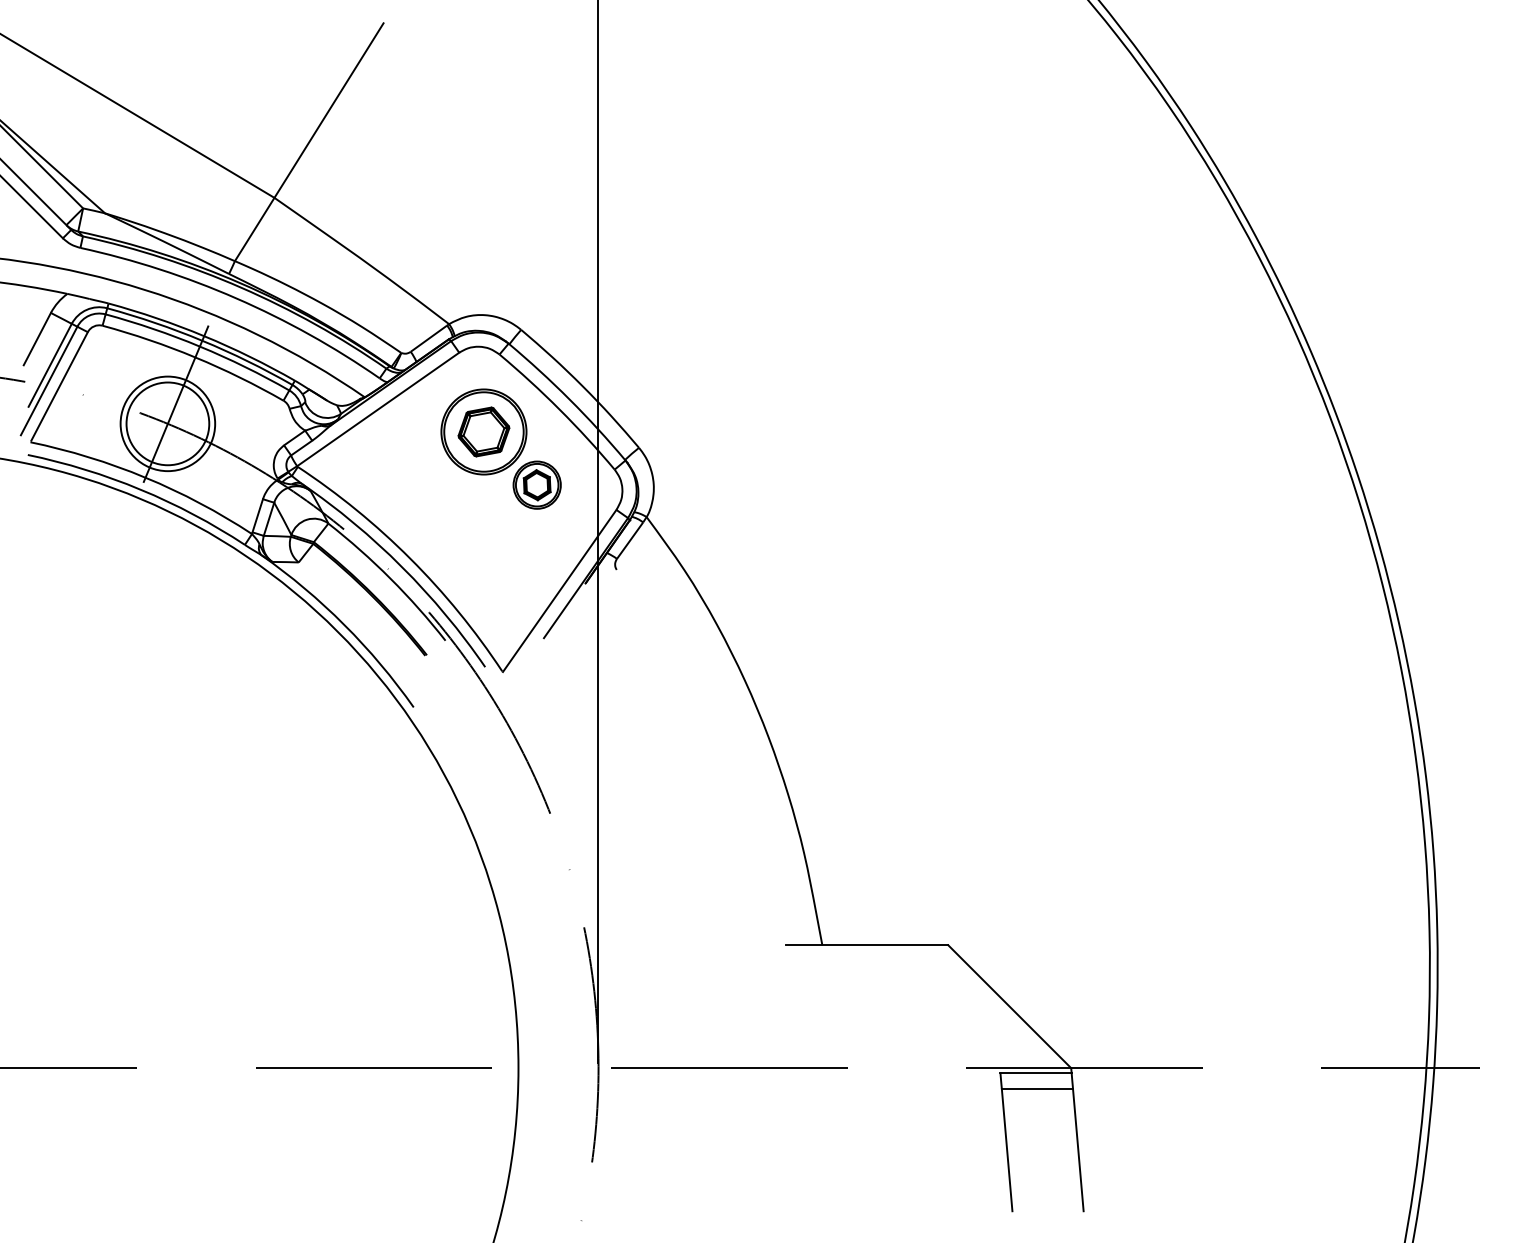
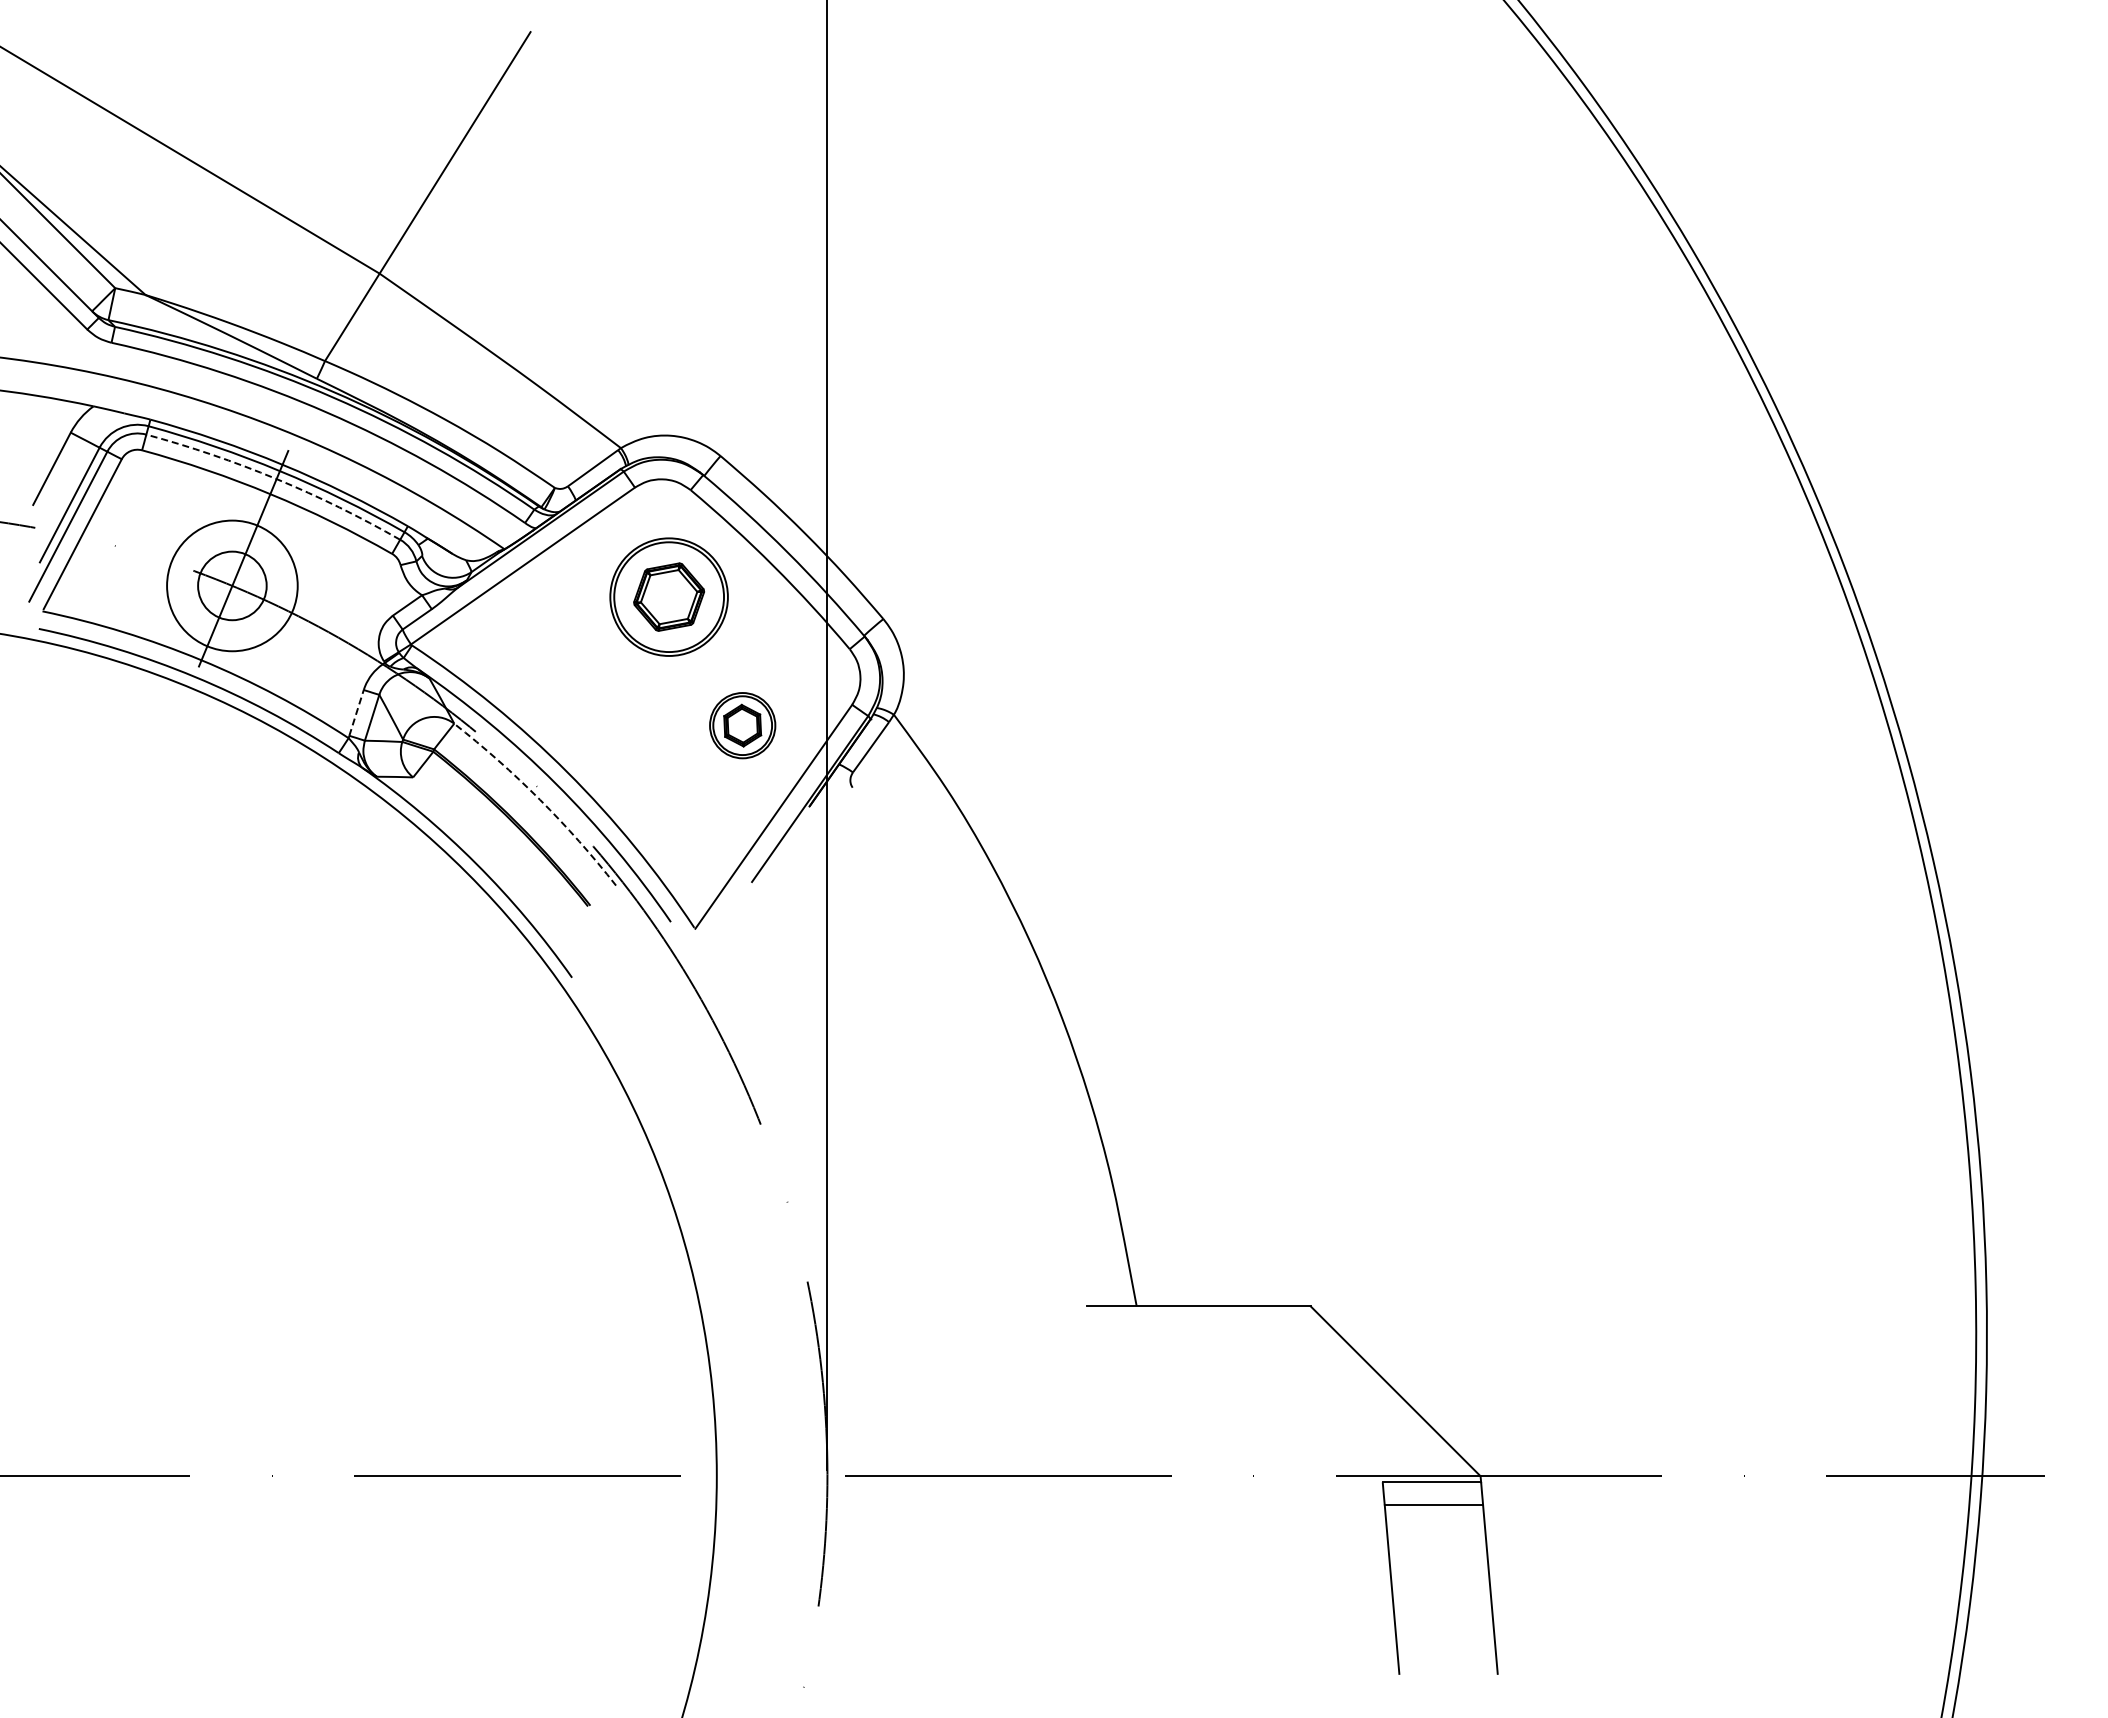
arc: (199, 346) -> (276, 479), solid -> dashed
circle: (167, 423) -> (232, 585), size x0.6
part: (537, 485) -> (742, 725), moved
line: (257, 515) -> (356, 712), solid -> dashed
arc: (390, 578) -> (540, 799), solid -> dashed

